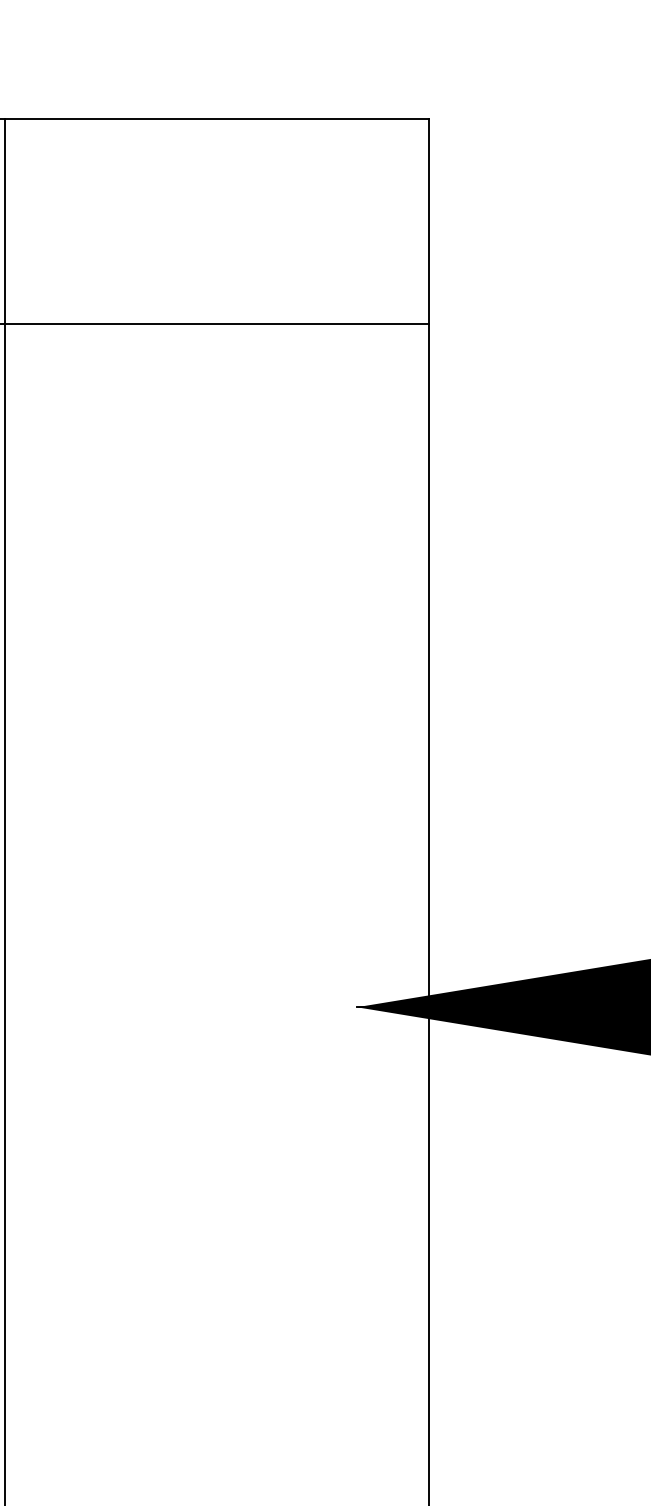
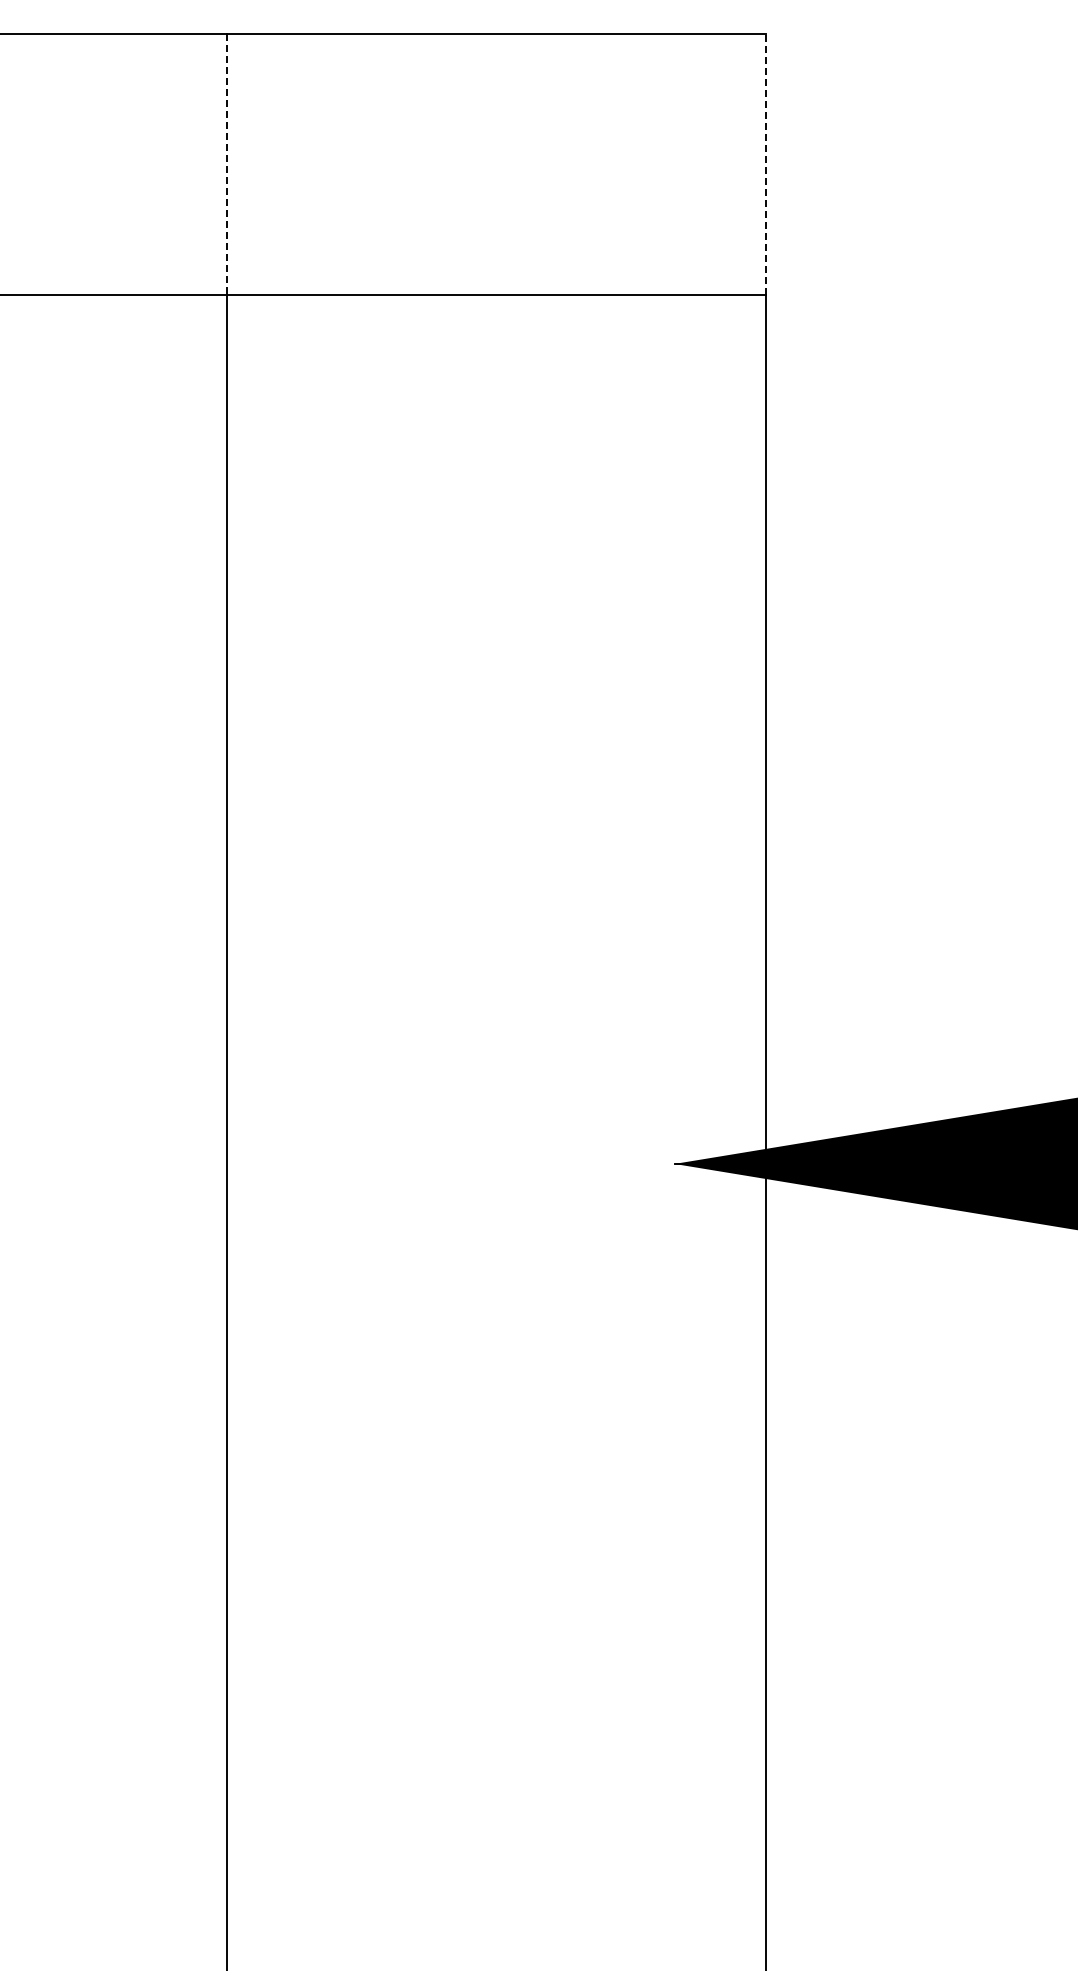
line: (4, 221) -> (226, 164), solid -> dashed
line: (428, 221) -> (765, 164), solid -> dashed

